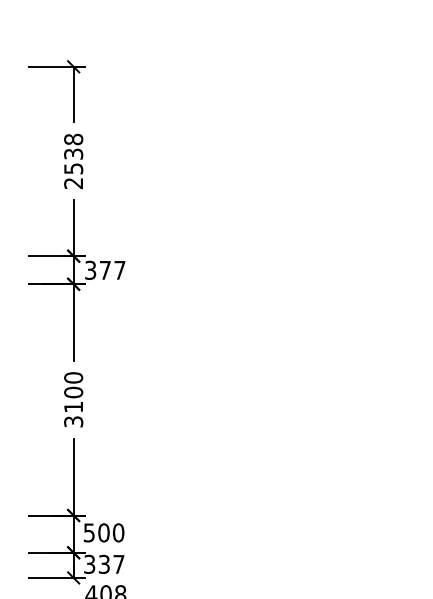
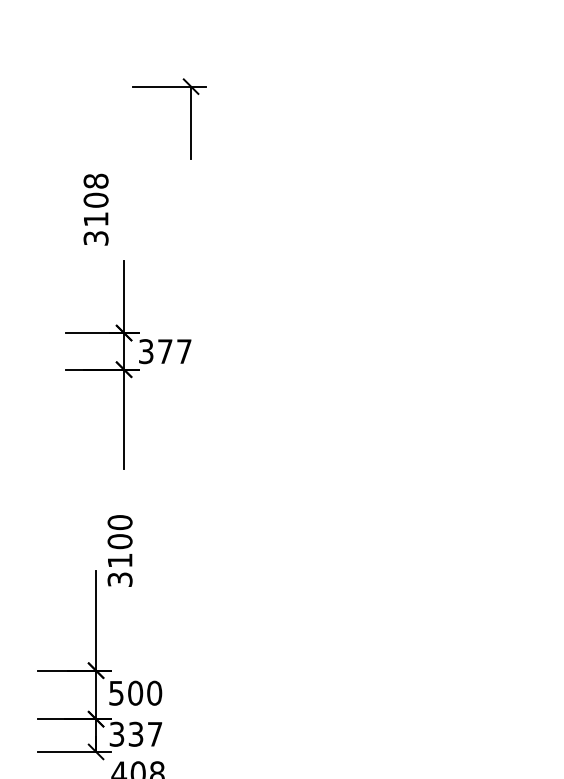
part: (73, 91) -> (190, 118), moved
text: (73, 168) -> (95, 218), 2538 -> 3108
part: (77, 280) -> (128, 364), moved
text: (73, 399) -> (119, 550), moved

